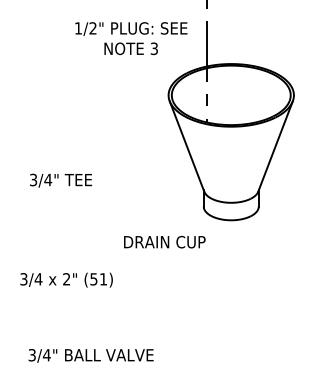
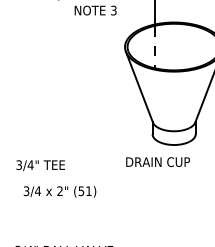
text: (61, 180) -> (41, 165), moved
text: (164, 241) -> (157, 161), moved
text: (66, 279) -> (59, 191), moved

